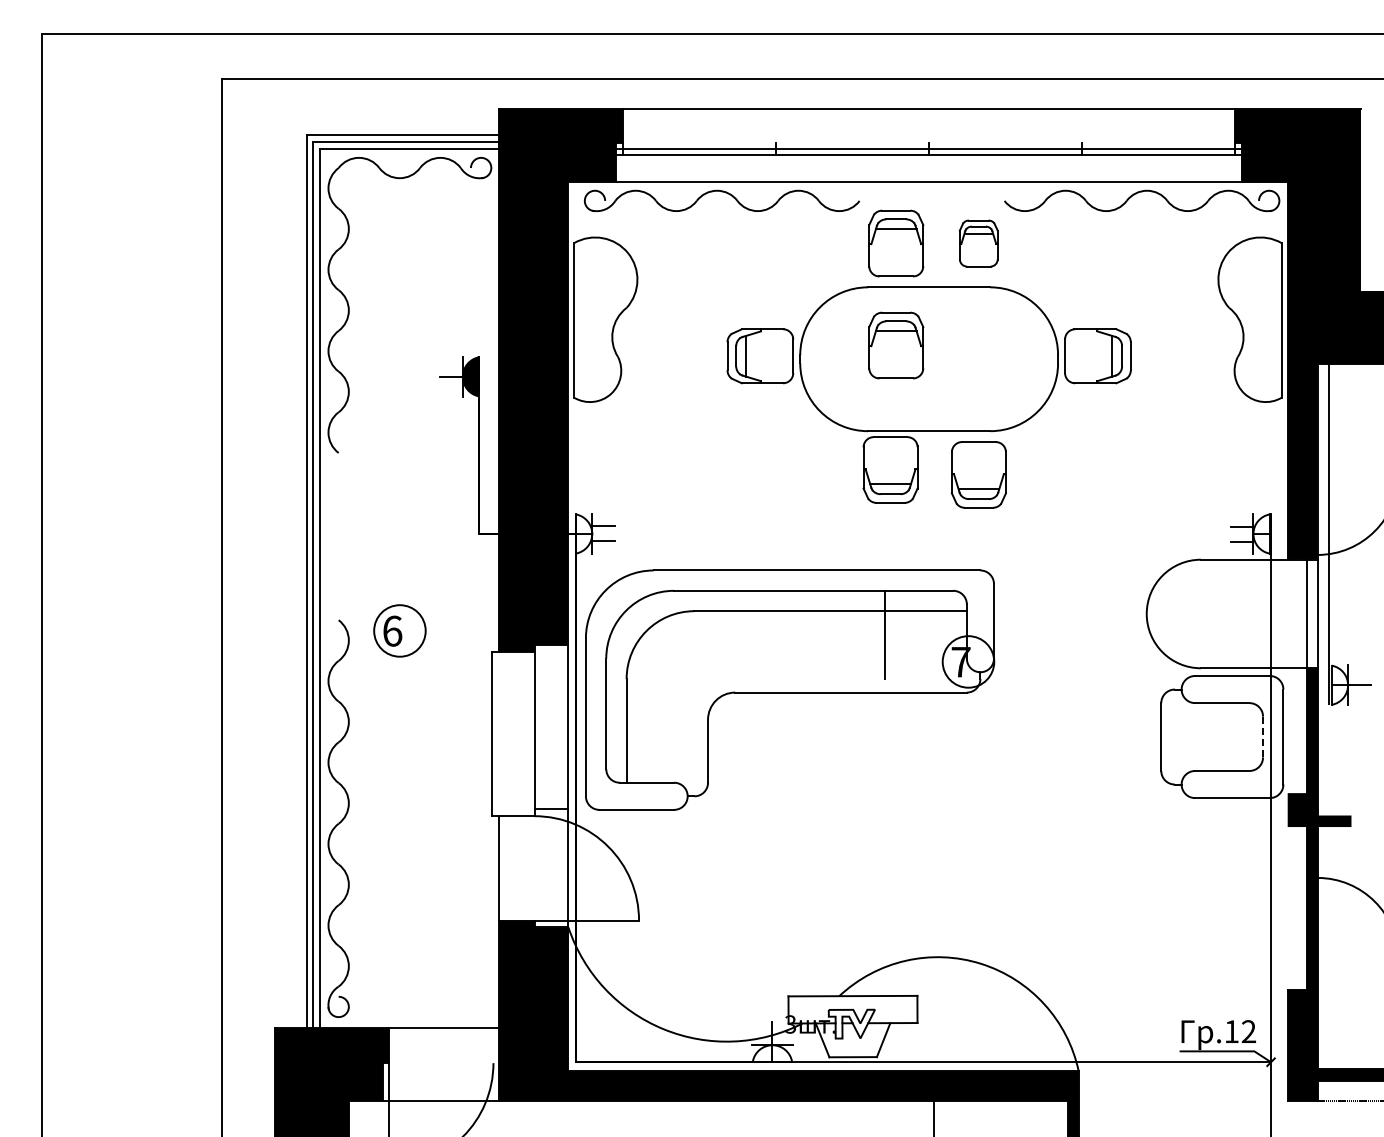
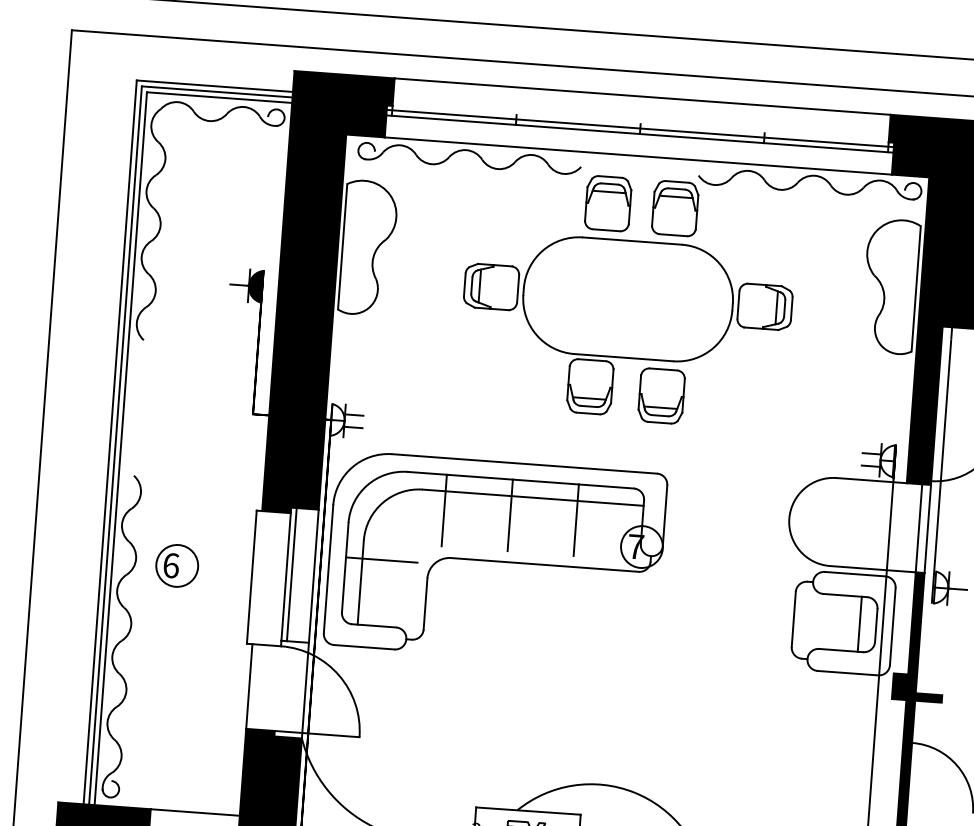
part: (978, 243) -> (675, 208), size x1.43
part: (896, 345) -> (602, 286), removed
part: (399, 630) -> (176, 565), moved
line: (722, 634) -> (444, 510), added
line: (804, 634) -> (510, 515), added
line: (650, 701) -> (381, 560), added
line: (541, 727) -> (291, 574), added
line: (1242, 736) -> (859, 623), added
line: (1263, 737) -> (876, 625), dashed -> solid

